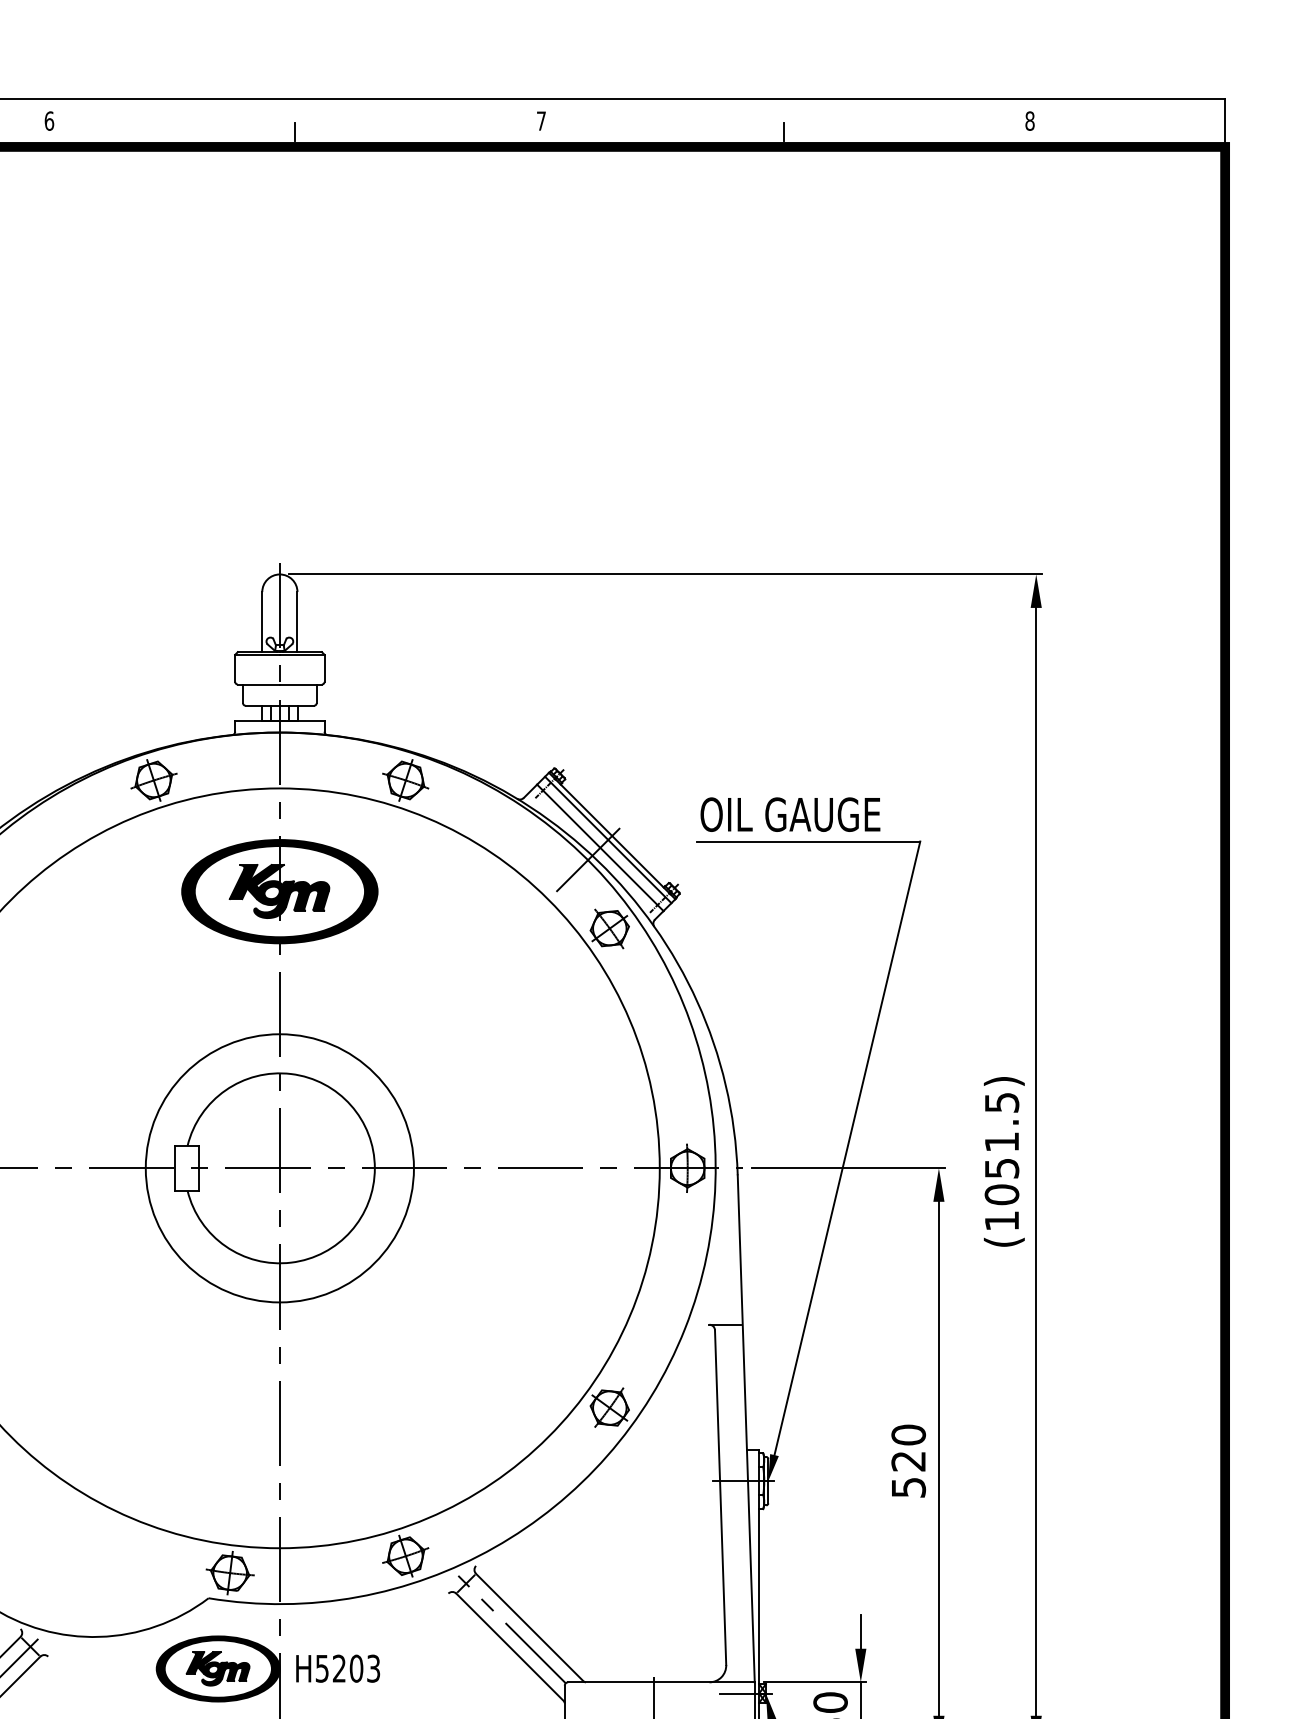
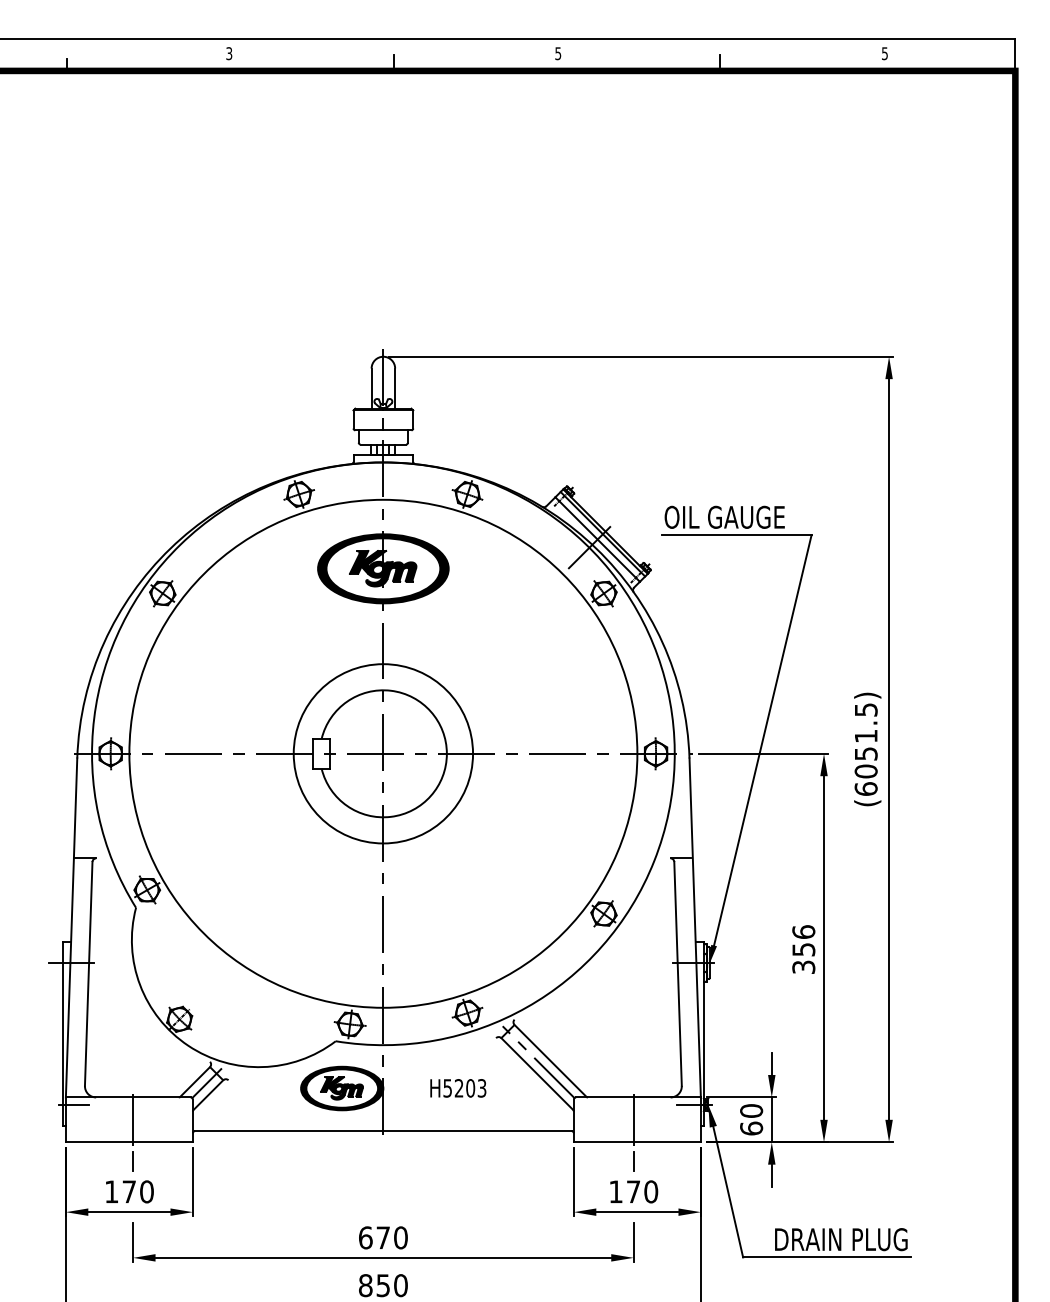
text: (49, 120) -> (229, 53), 6 -> 3
text: (541, 120) -> (558, 53), 7 -> 5
text: (1029, 120) -> (884, 53), 8 -> 5
text: (1000, 1220) -> (865, 788), (1051.5) -> (6051.5)
text: (908, 1461) -> (803, 949), 520 -> 356
text: (338, 1668) -> (458, 1088), moved

